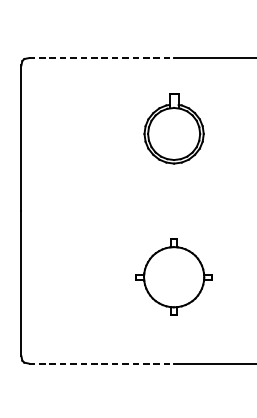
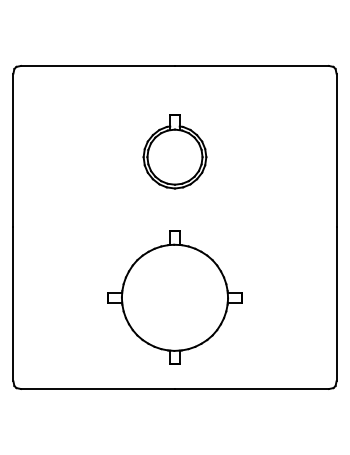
line: (101, 57) -> (98, 65), dashed -> solid
part: (173, 128) -> (174, 151), moved
part: (173, 277) -> (174, 297), size x1.67
line: (101, 363) -> (98, 389), dashed -> solid

